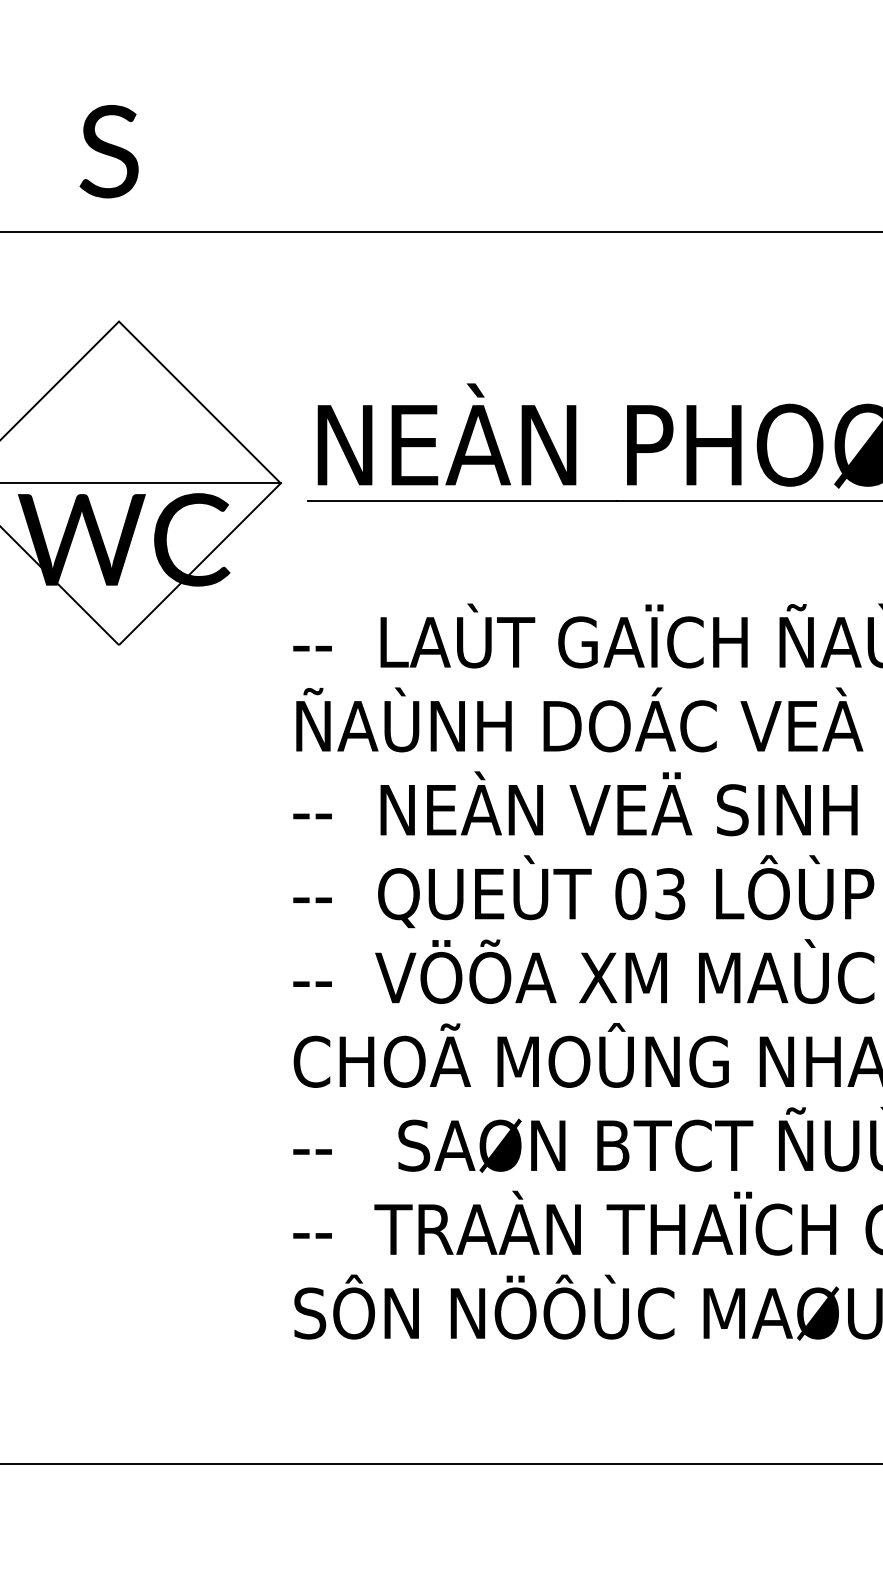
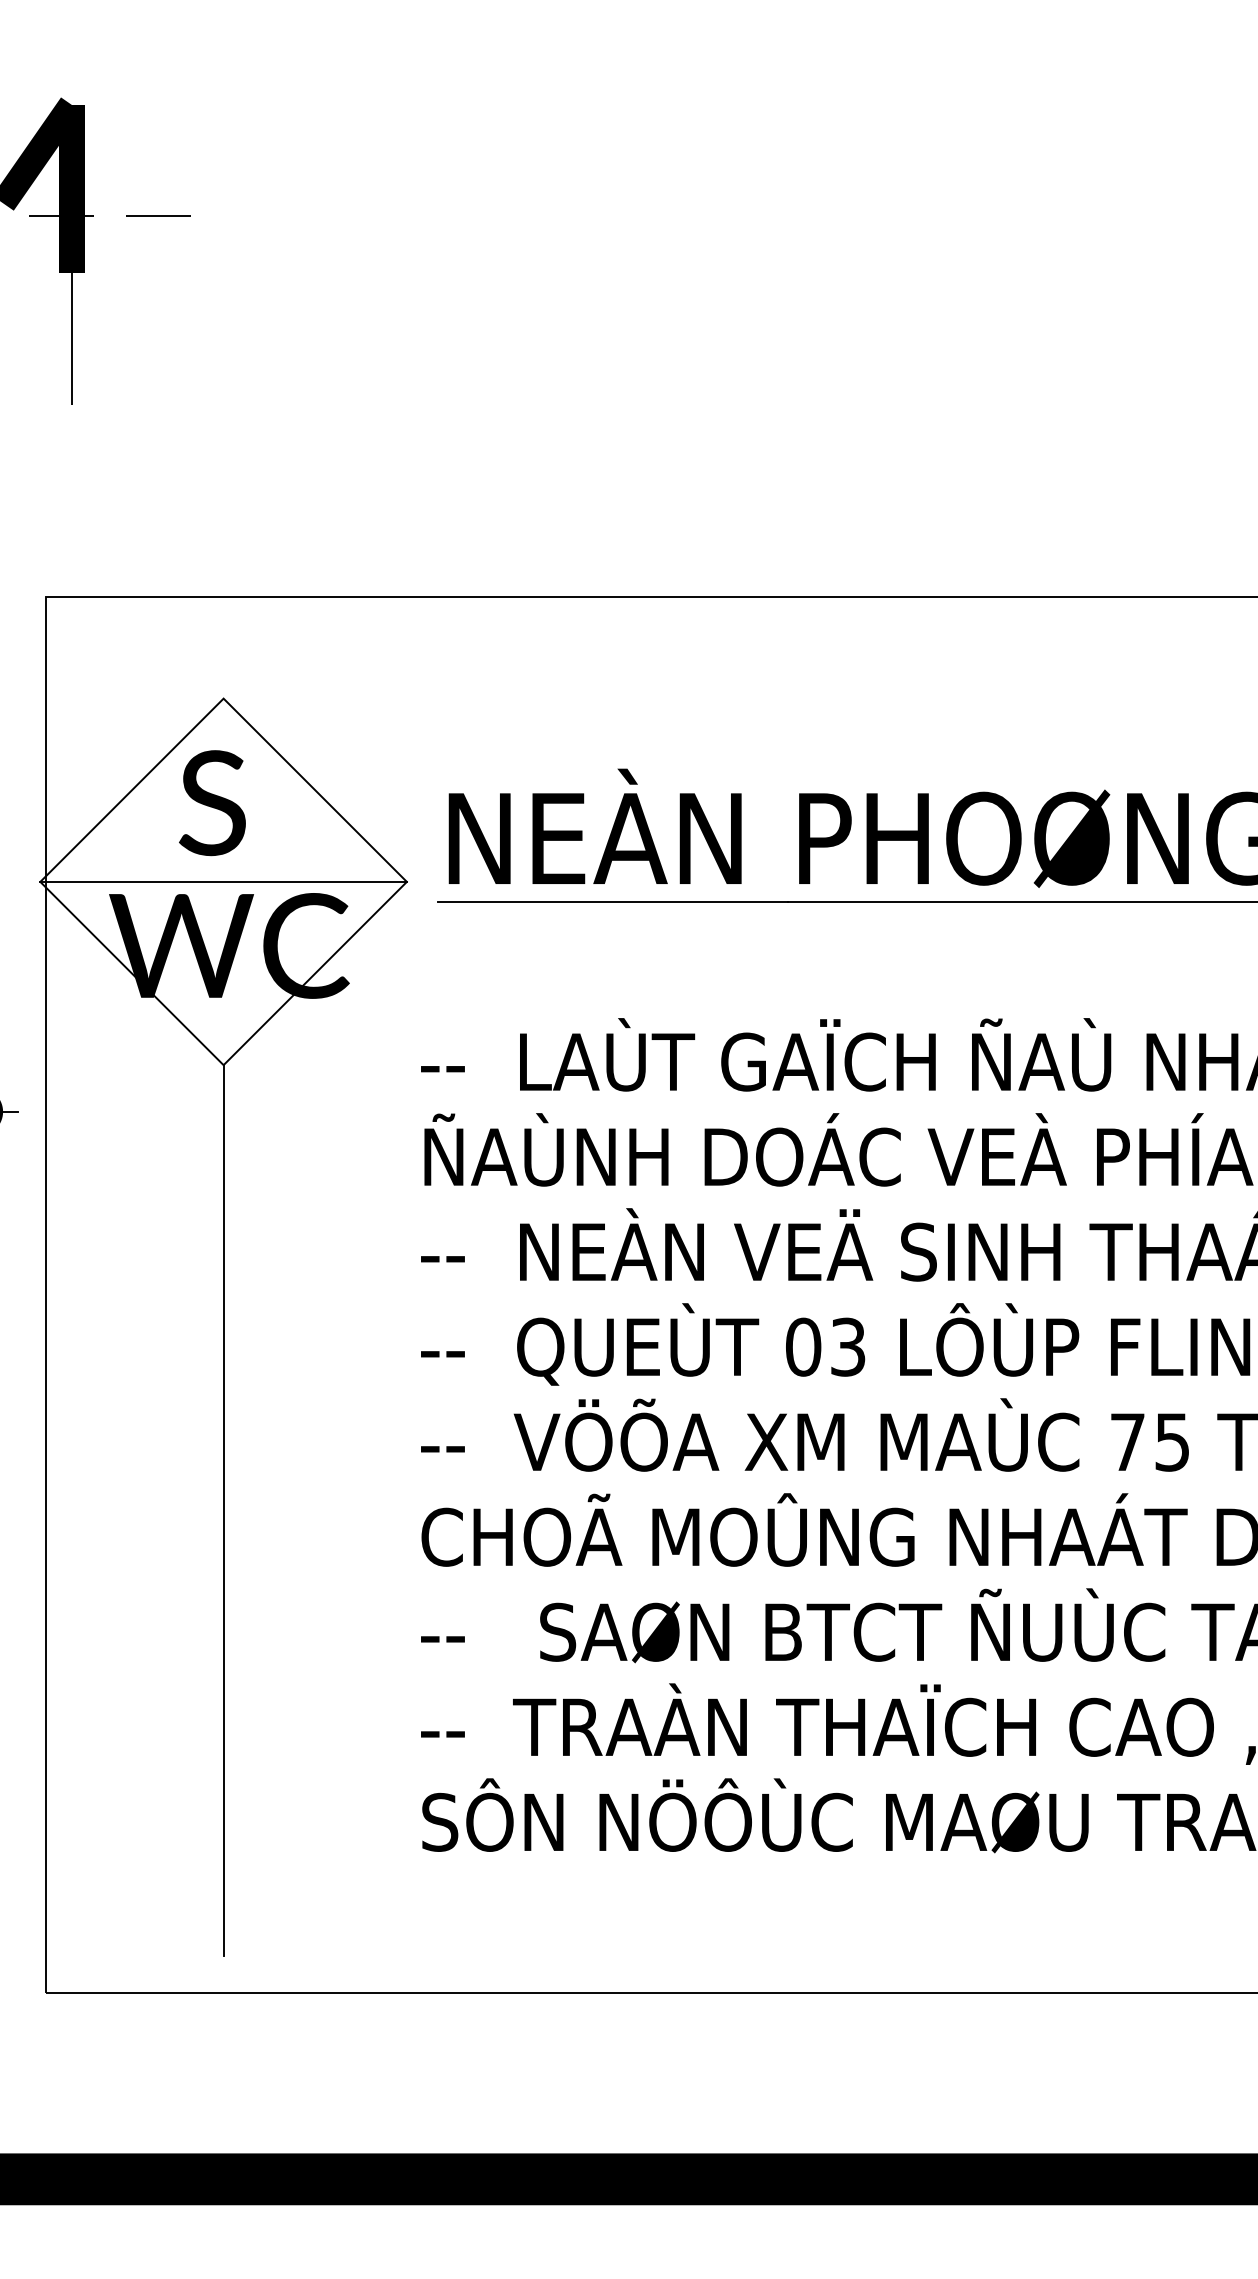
text: (109, 151) -> (212, 803), moved
line: (118, 1038) -> (223, 1510), added

